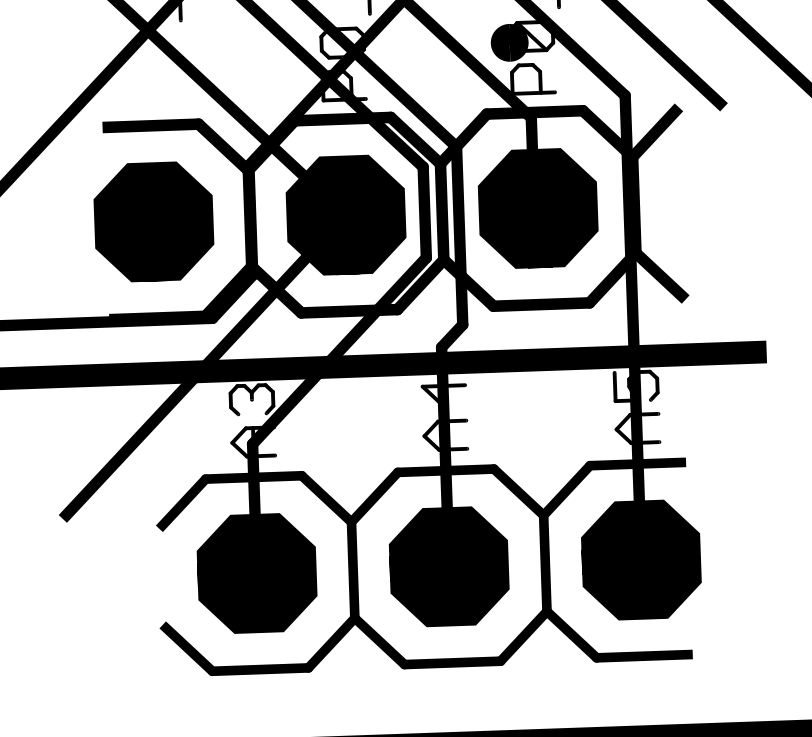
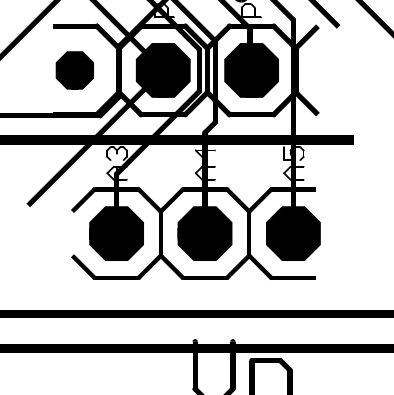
part: (153, 222) -> (74, 70), size x0.7

